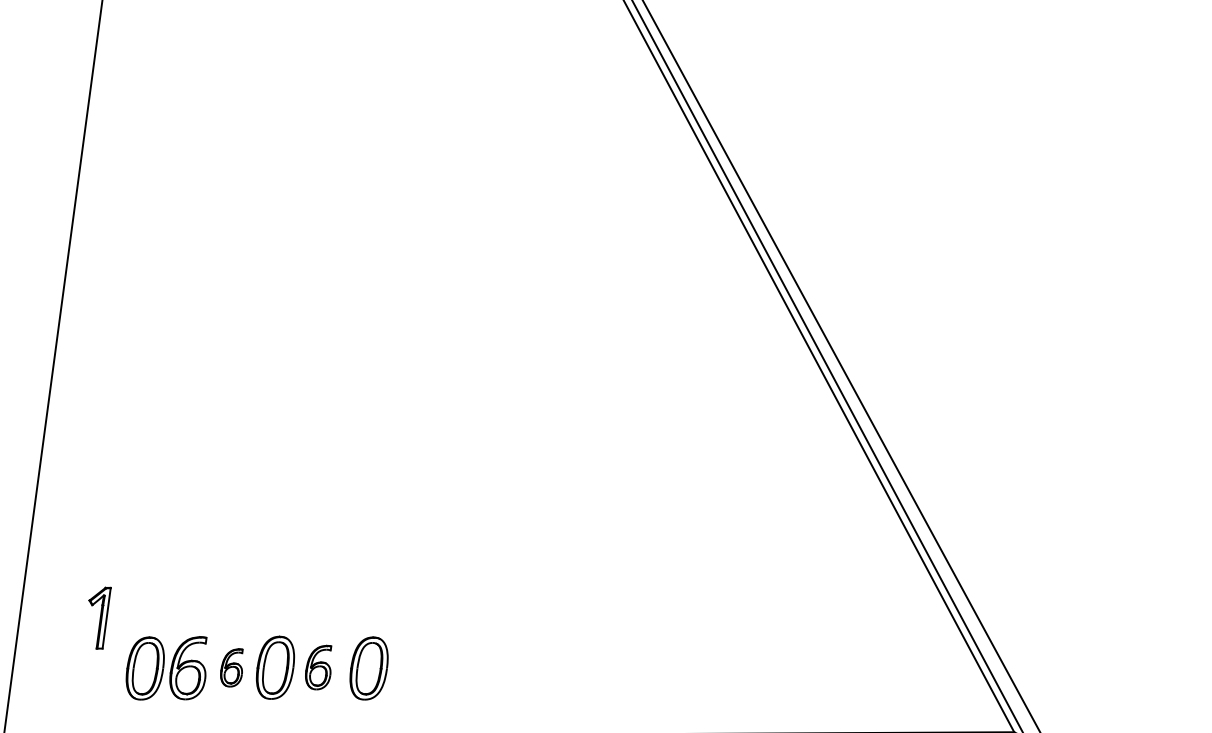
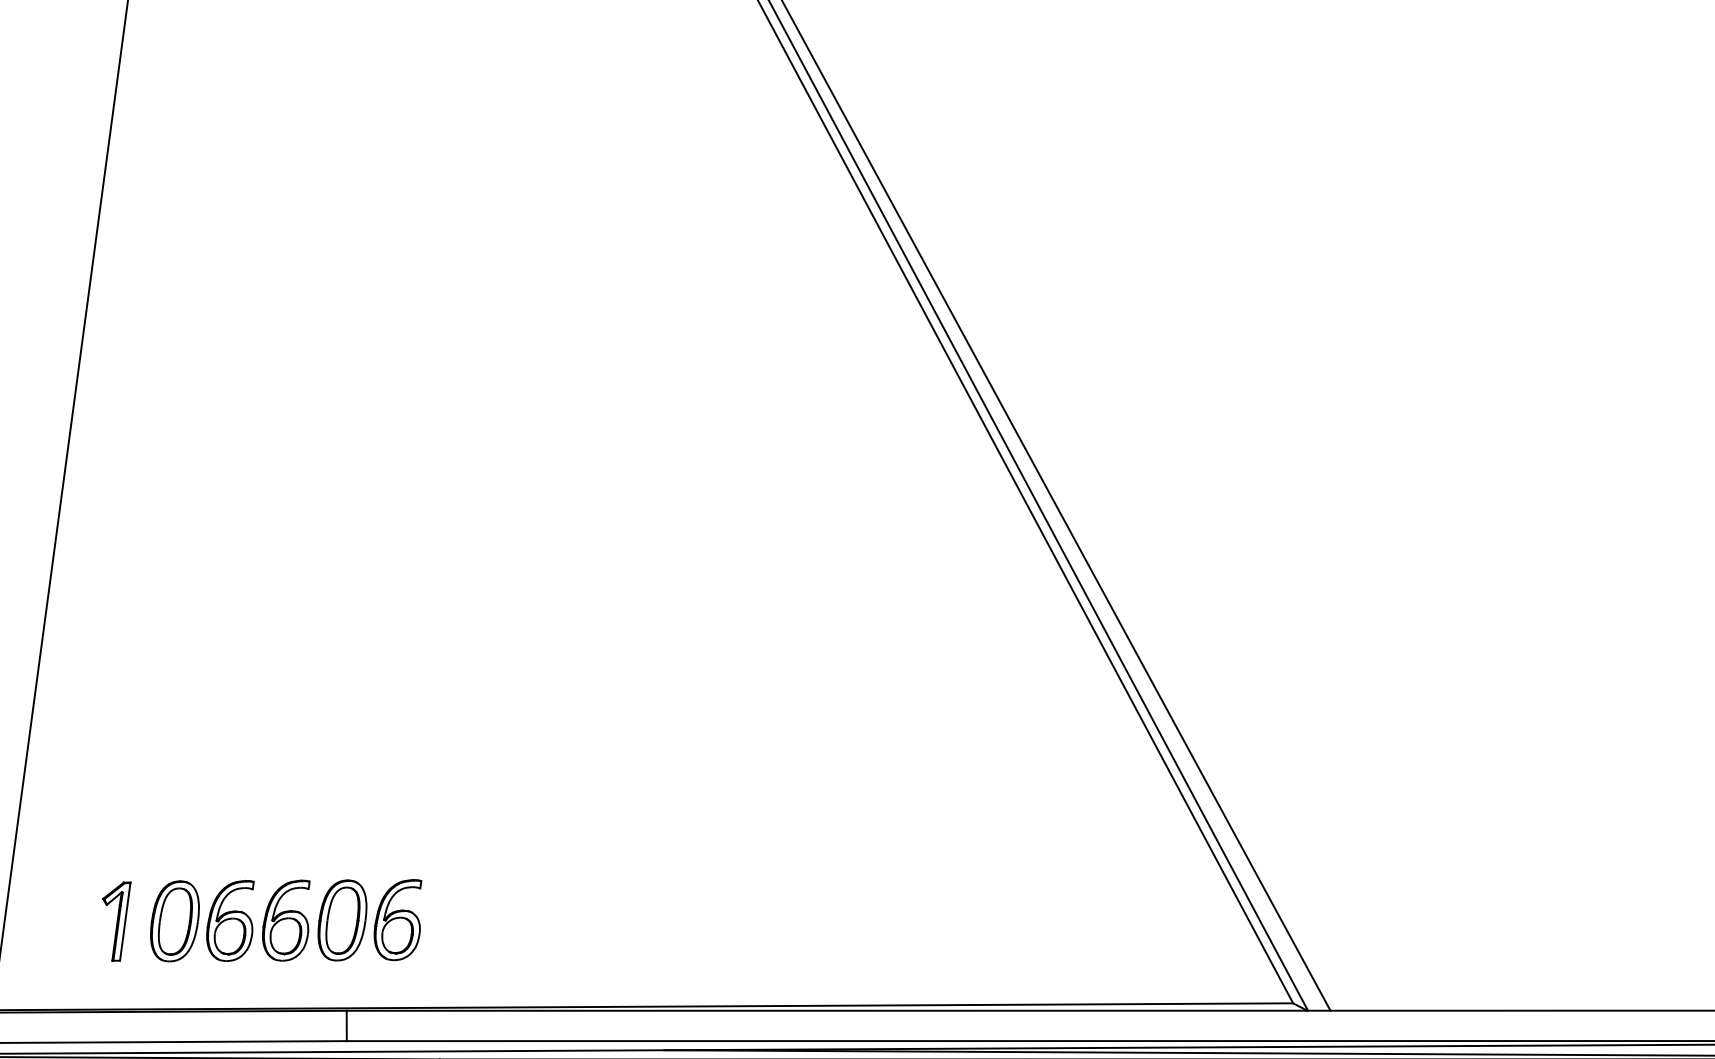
part: (99, 618) -> (116, 921), moved
part: (231, 667) -> (286, 920), size x1.67
part: (318, 667) -> (397, 920), size x1.43
part: (368, 668) -> (462, 921), removed

